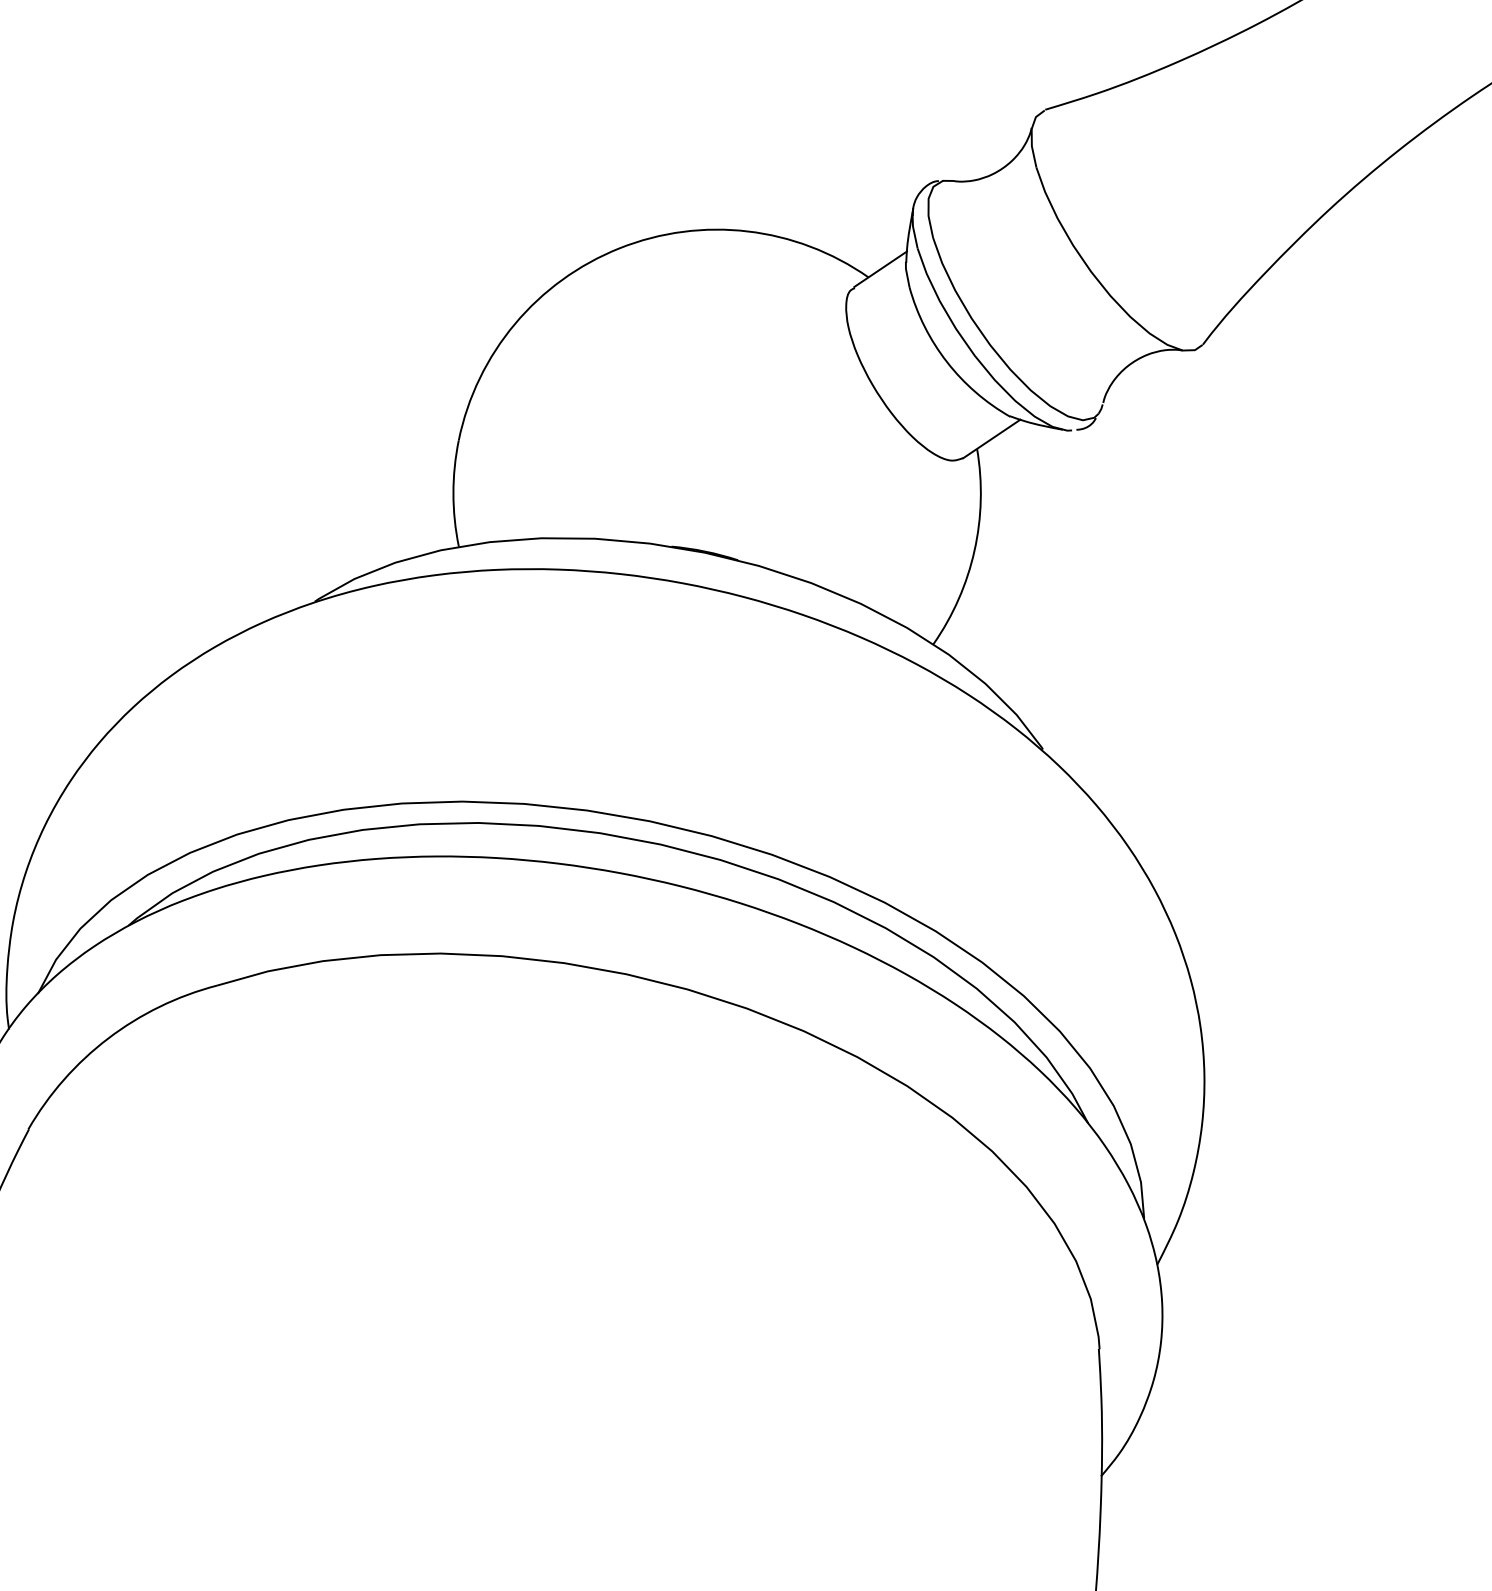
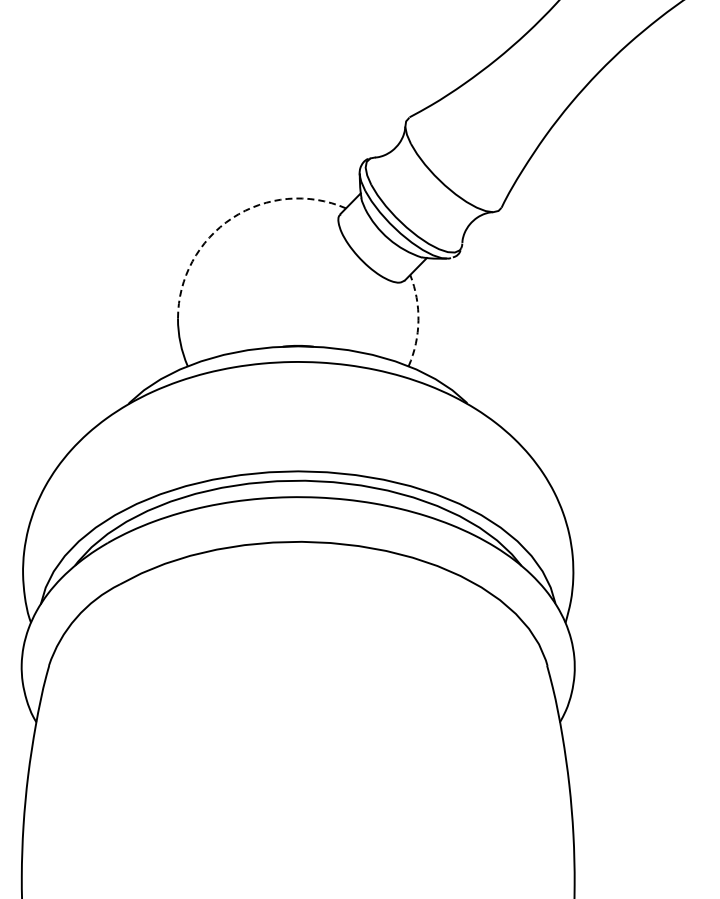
arc: (620, 249) -> (232, 218), solid -> dashed
arc: (974, 550) -> (418, 320), solid -> dashed

